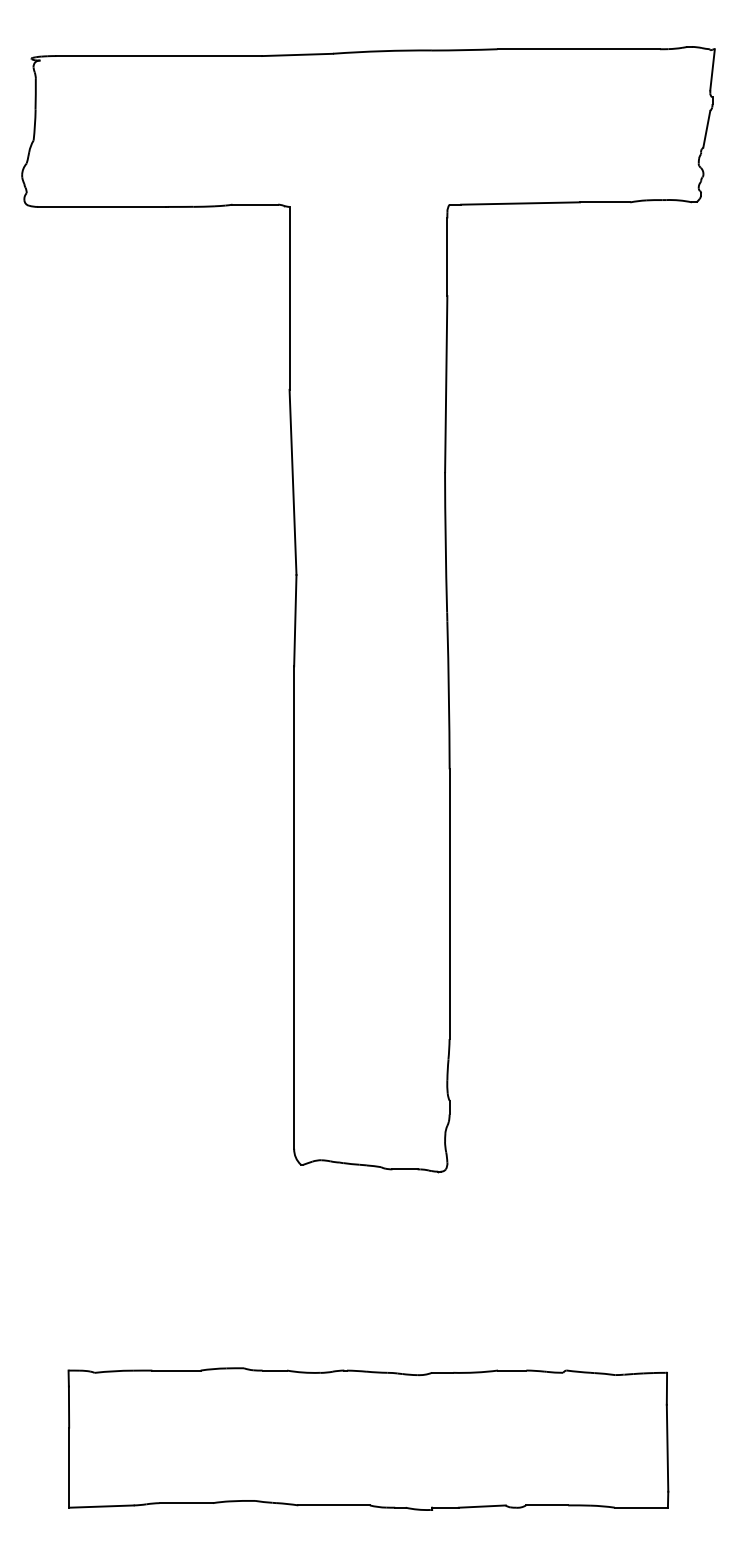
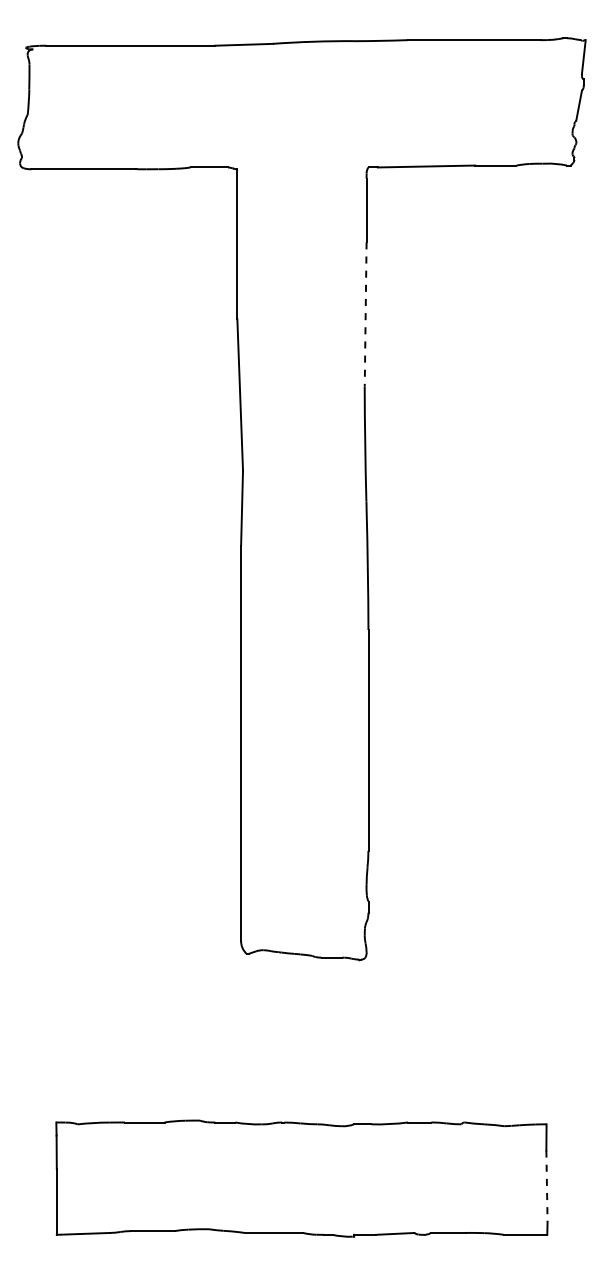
line: (446, 384) -> (365, 314), solid -> dashed
line: (666, 1448) -> (546, 1186), solid -> dashed

